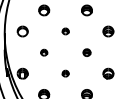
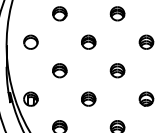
part: (65, 30) -> (88, 41), size x1.67
part: (43, 52) -> (59, 70), size x1.67
part: (86, 52) -> (117, 70), size x1.43
part: (65, 73) -> (88, 98), size x1.67

